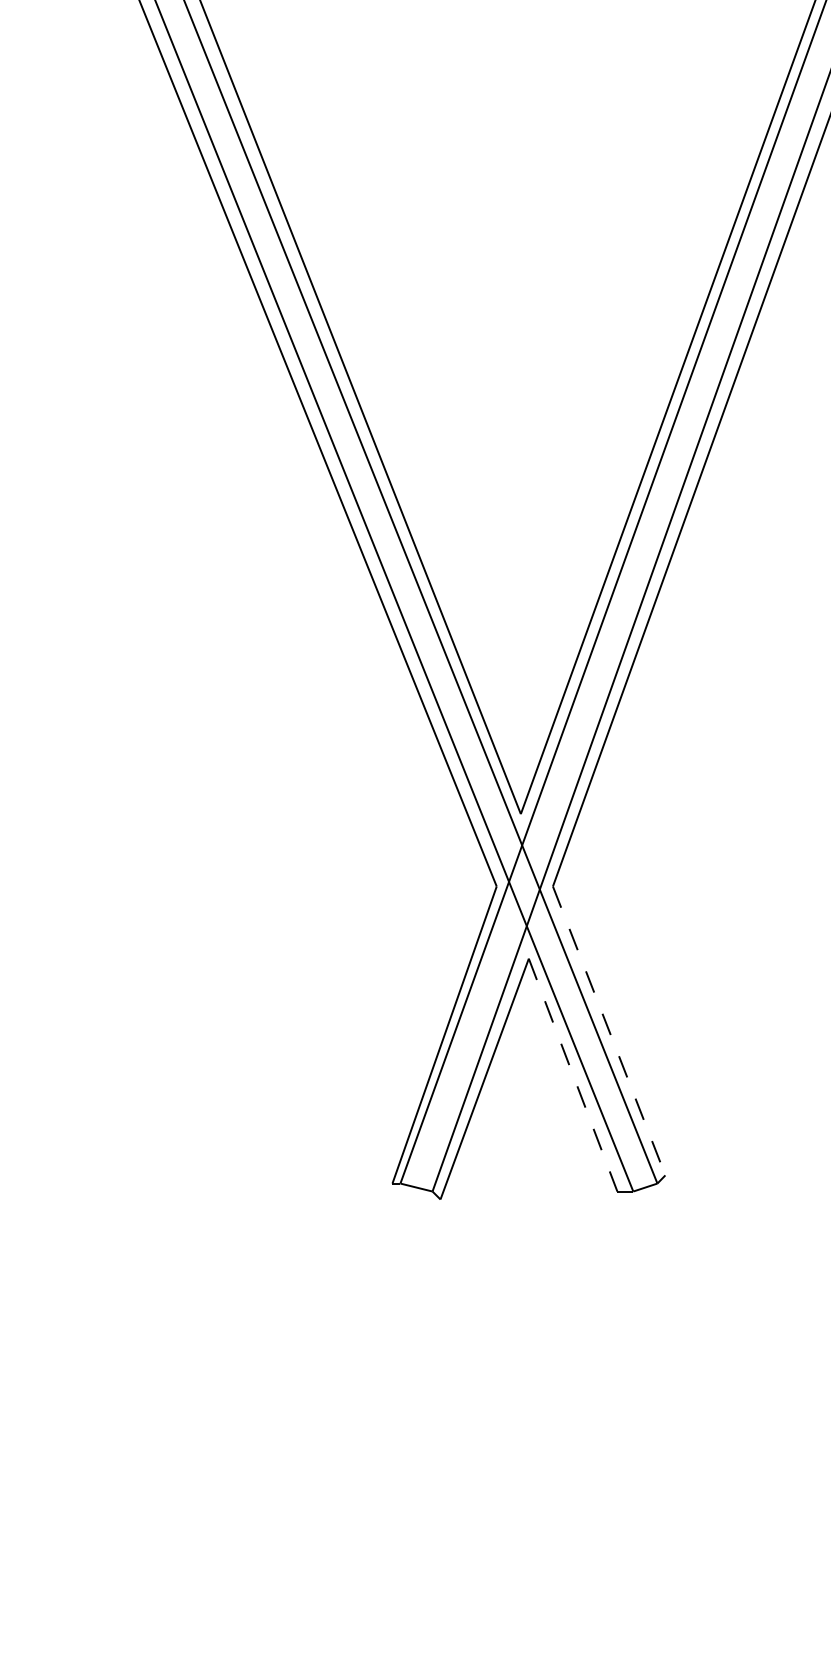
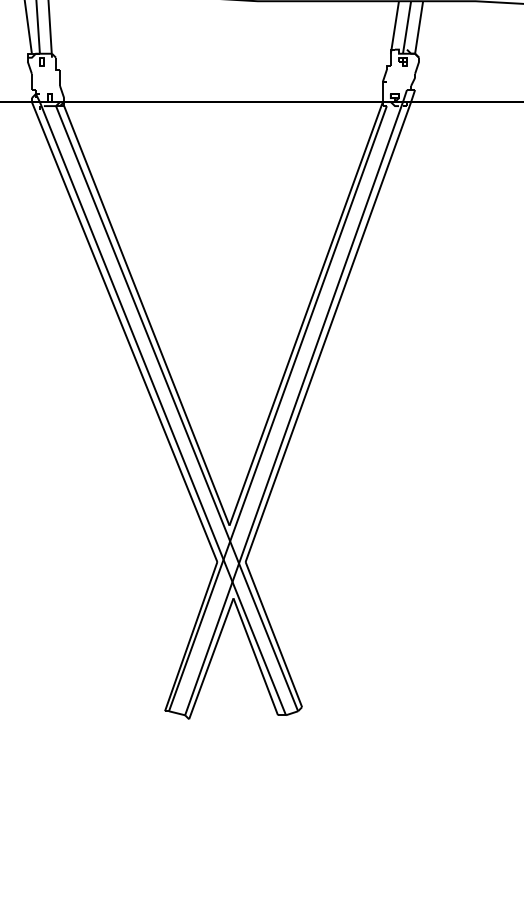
line: (608, 1030) -> (273, 634), dashed -> solid
line: (572, 1074) -> (255, 656), dashed -> solid

